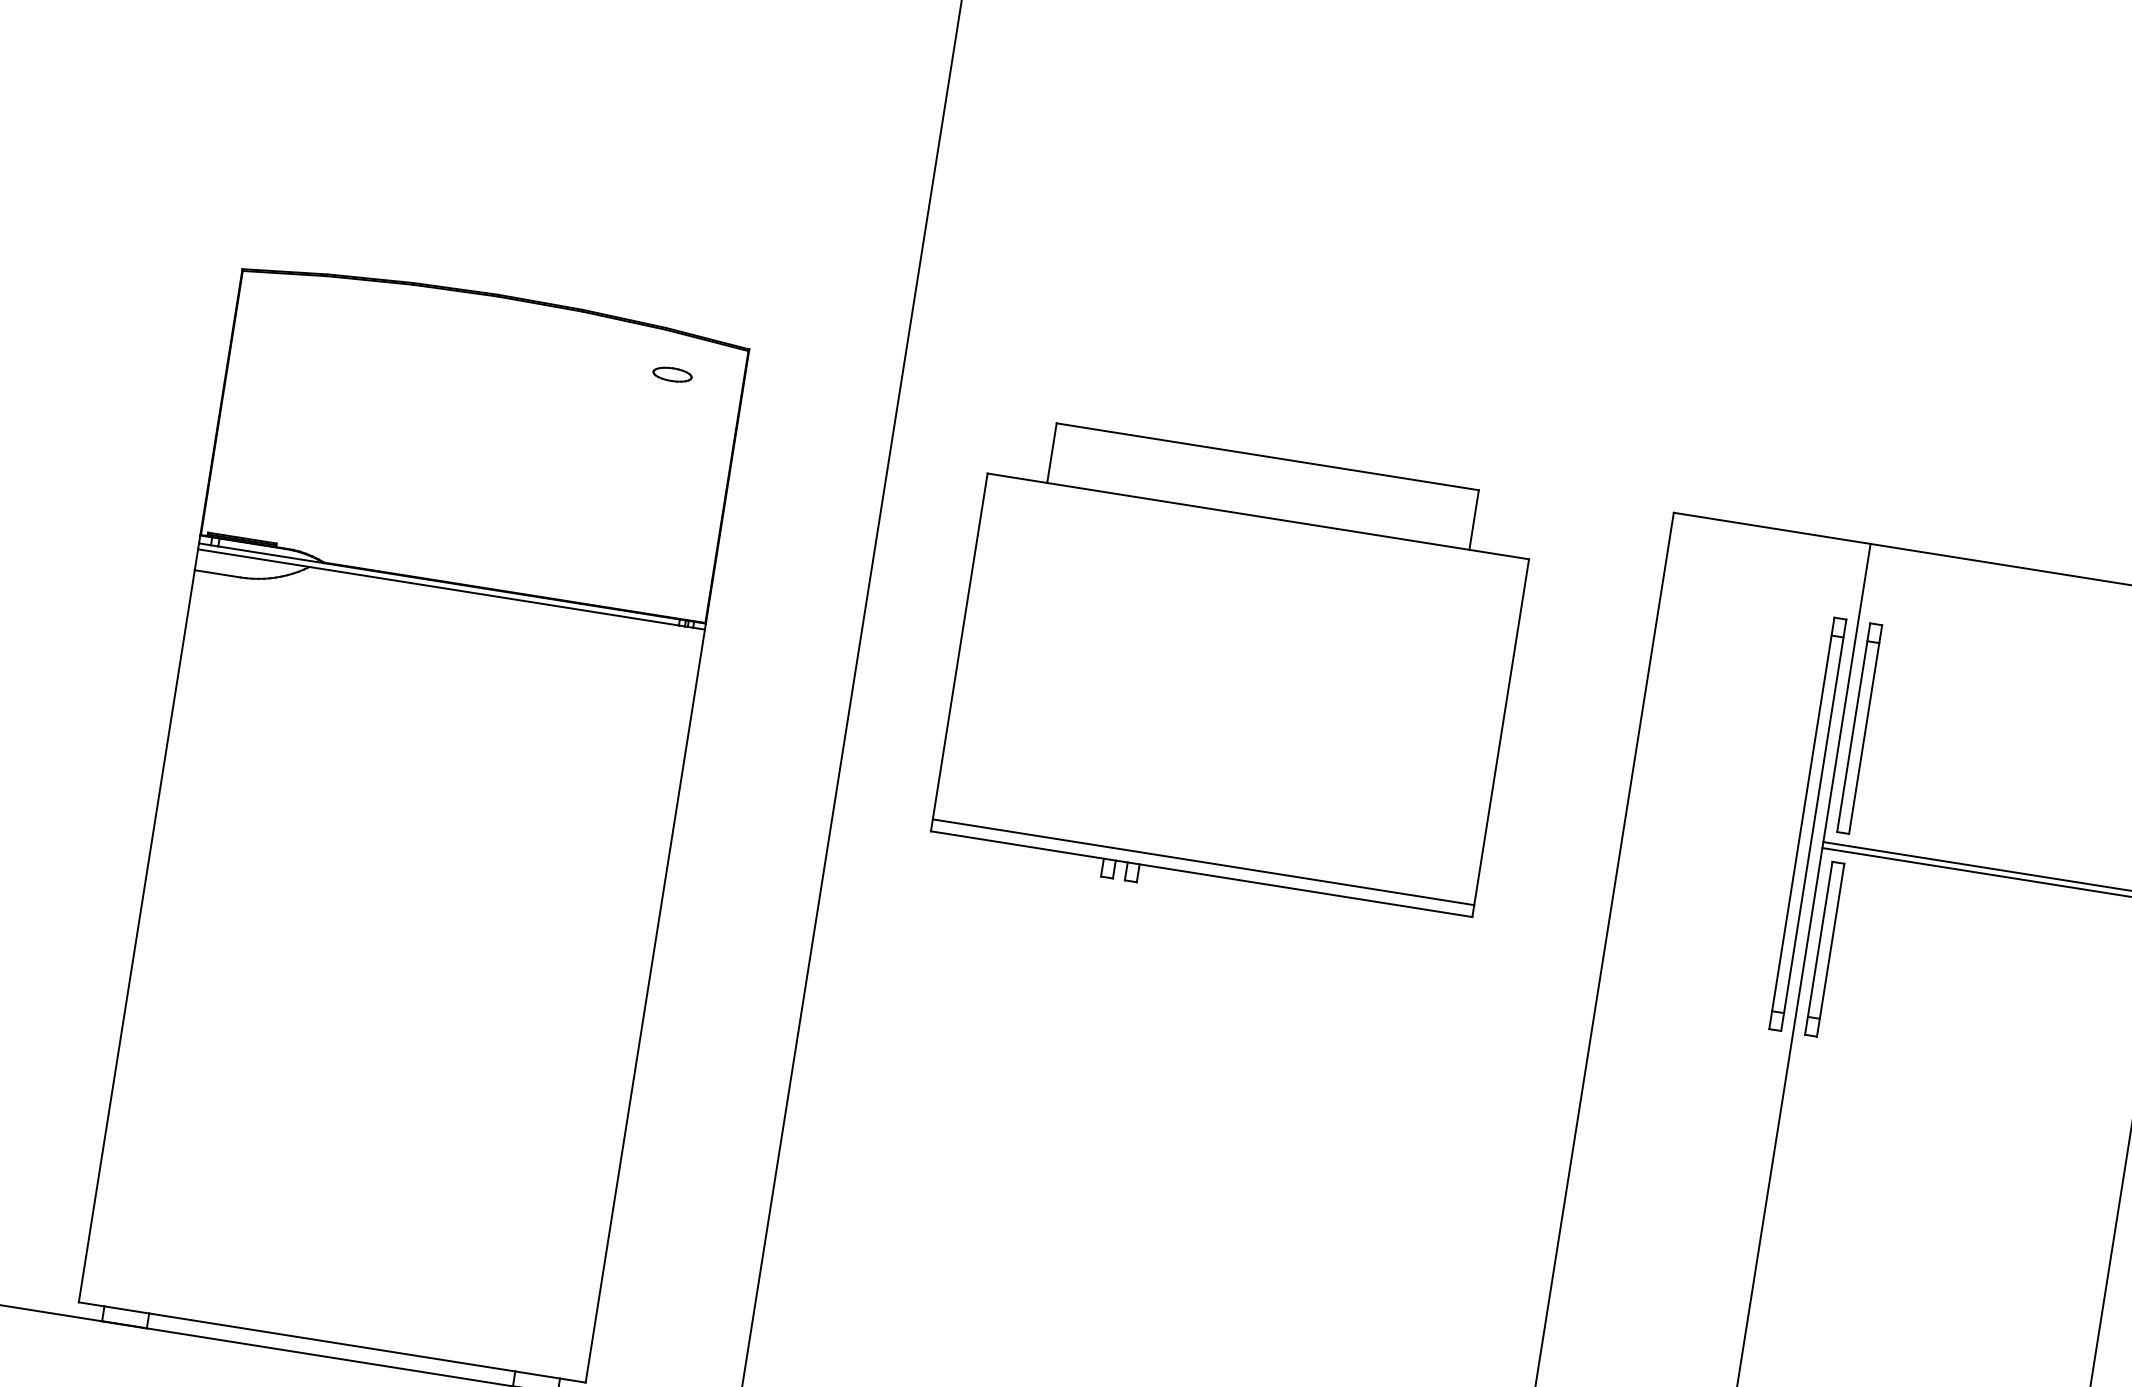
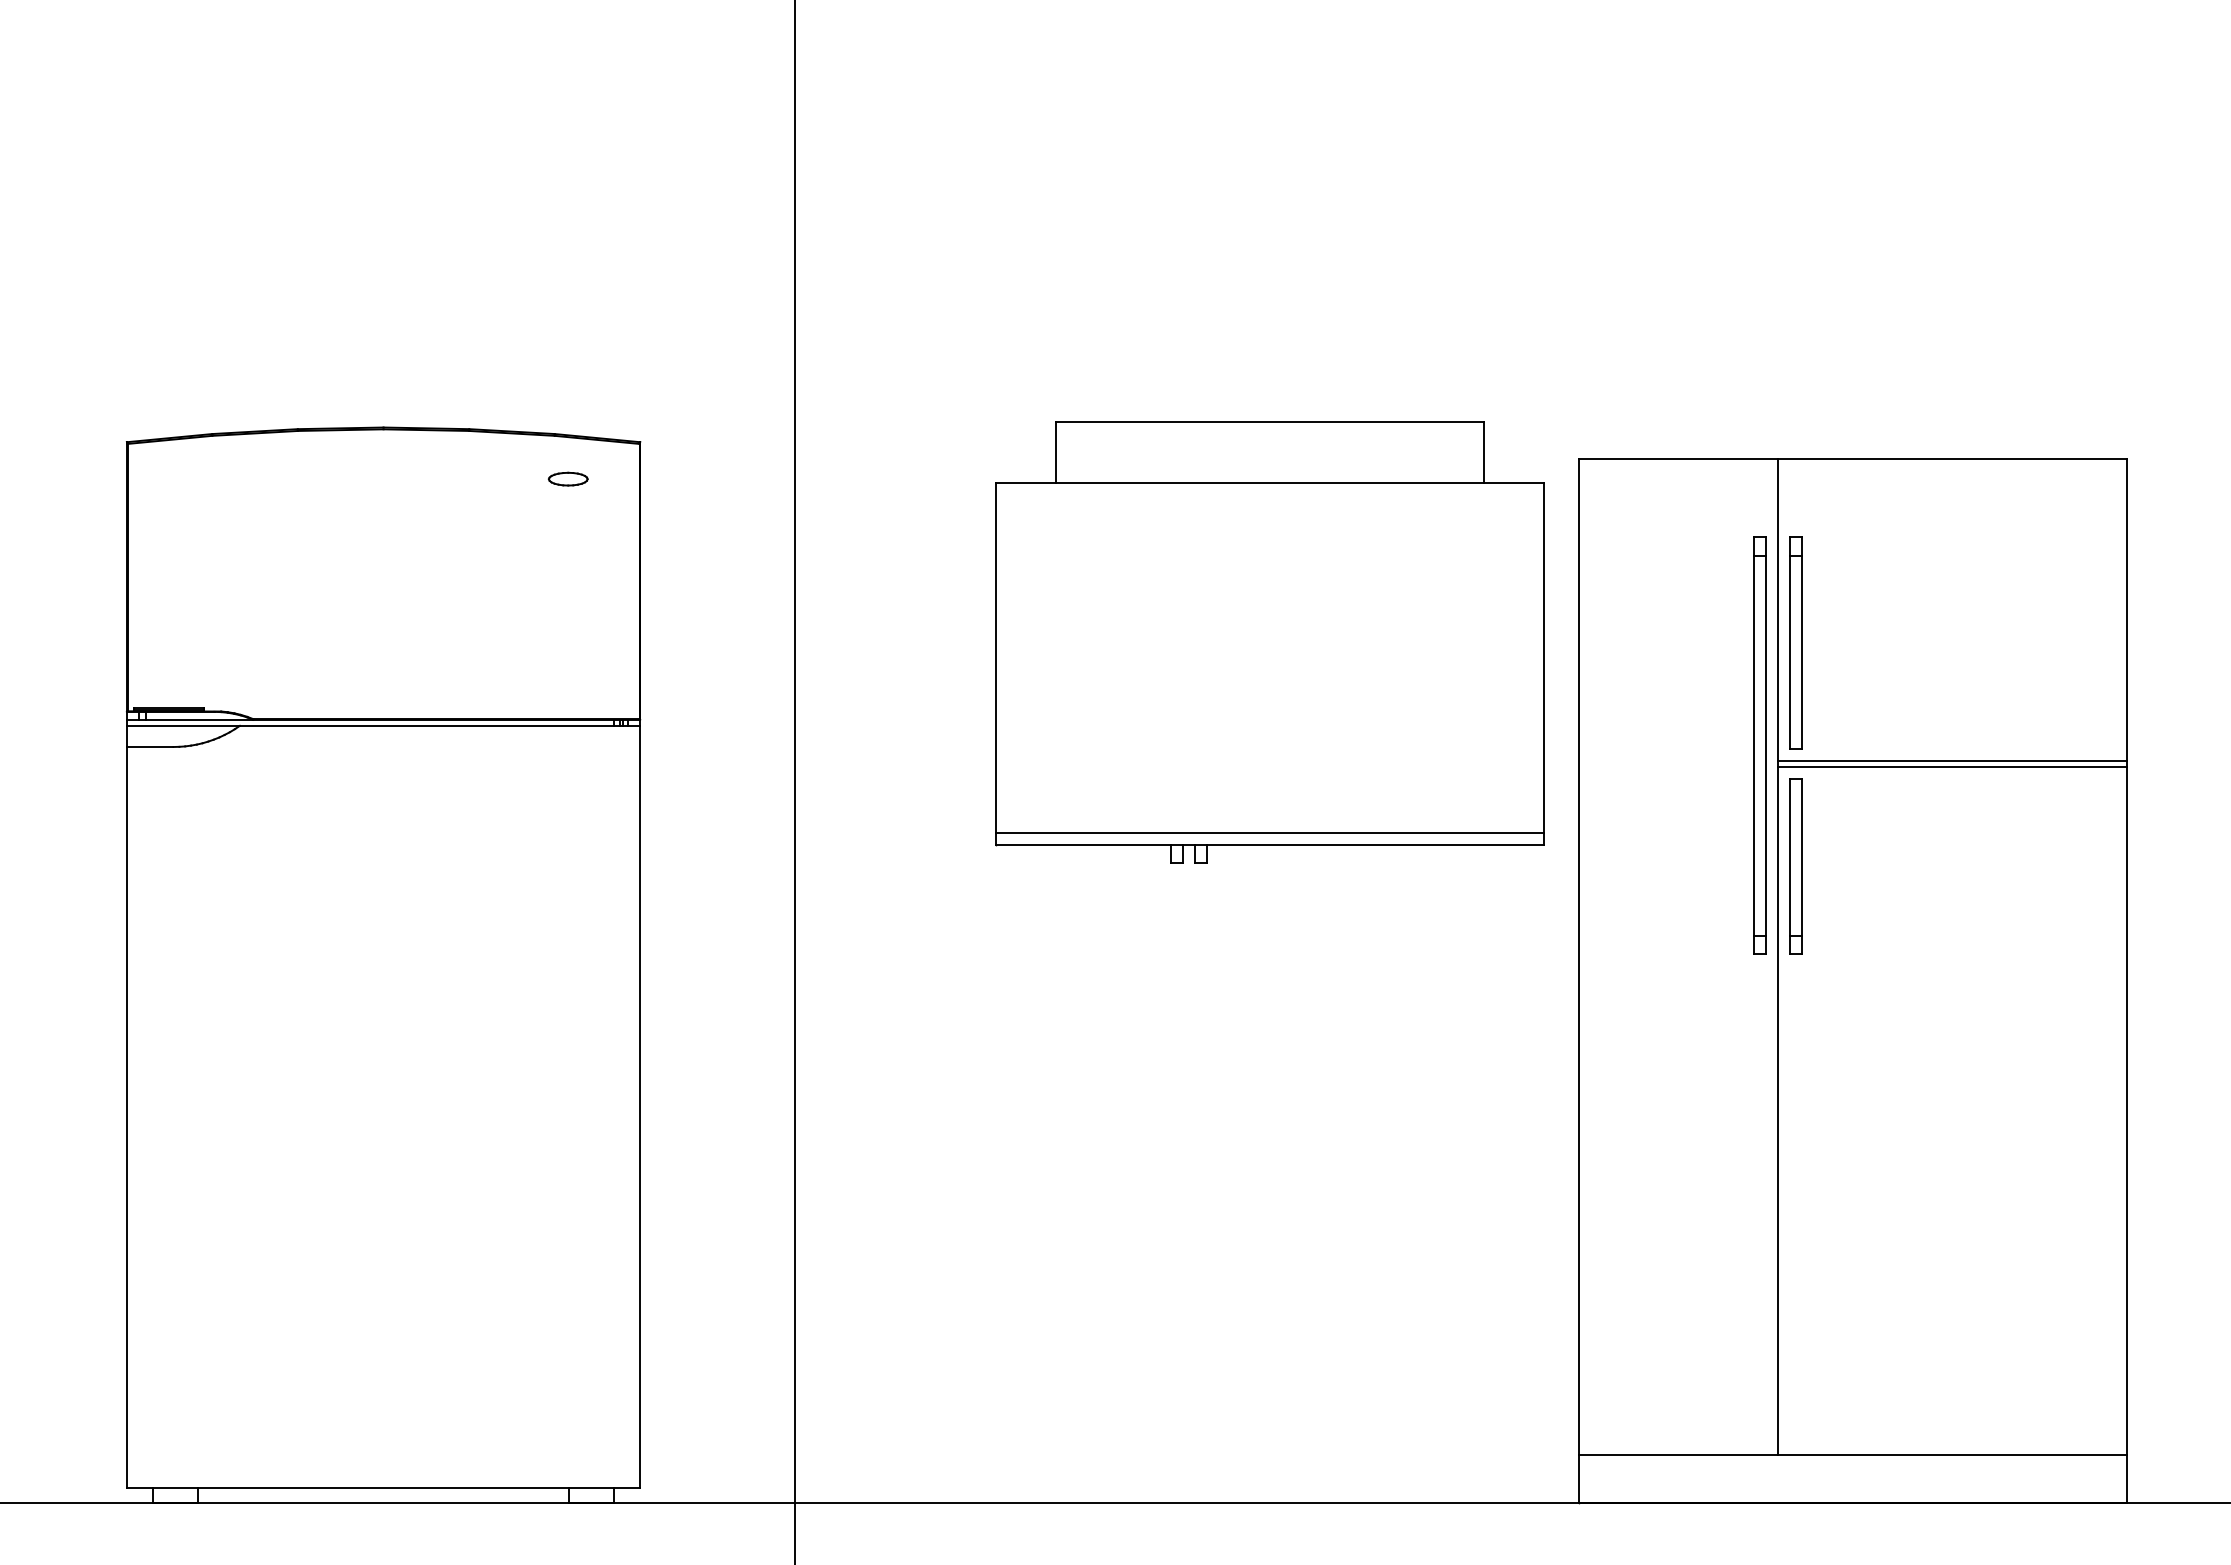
part: (1232, 674) -> (1269, 642), moved

